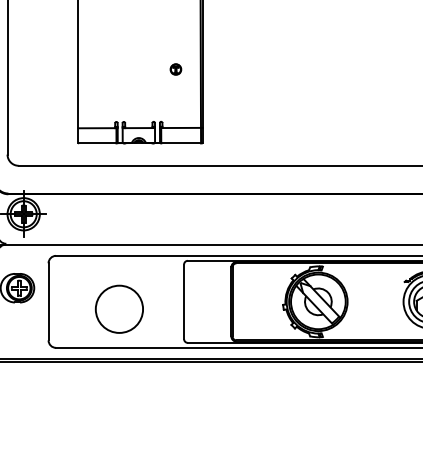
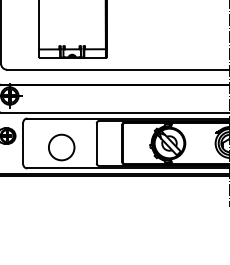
part: (176, 69) -> (92, 17), removed

